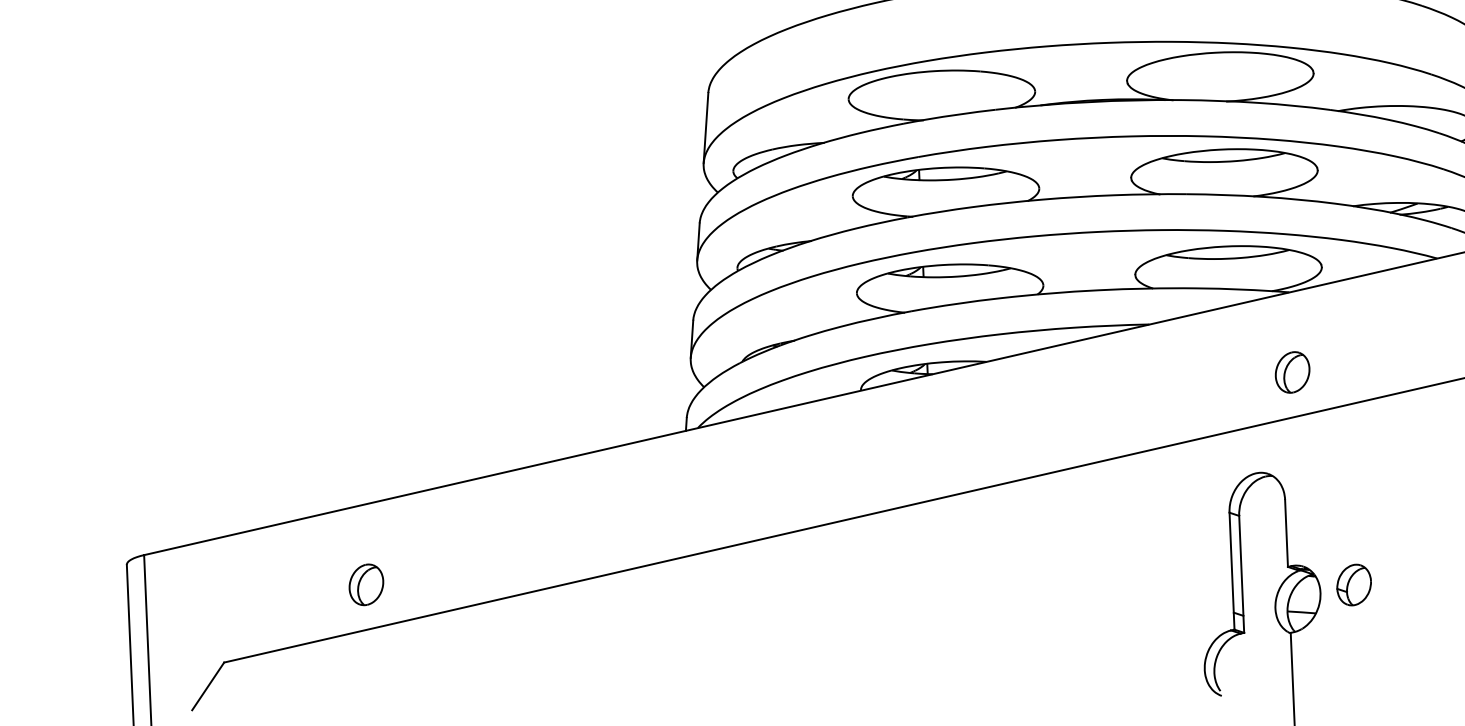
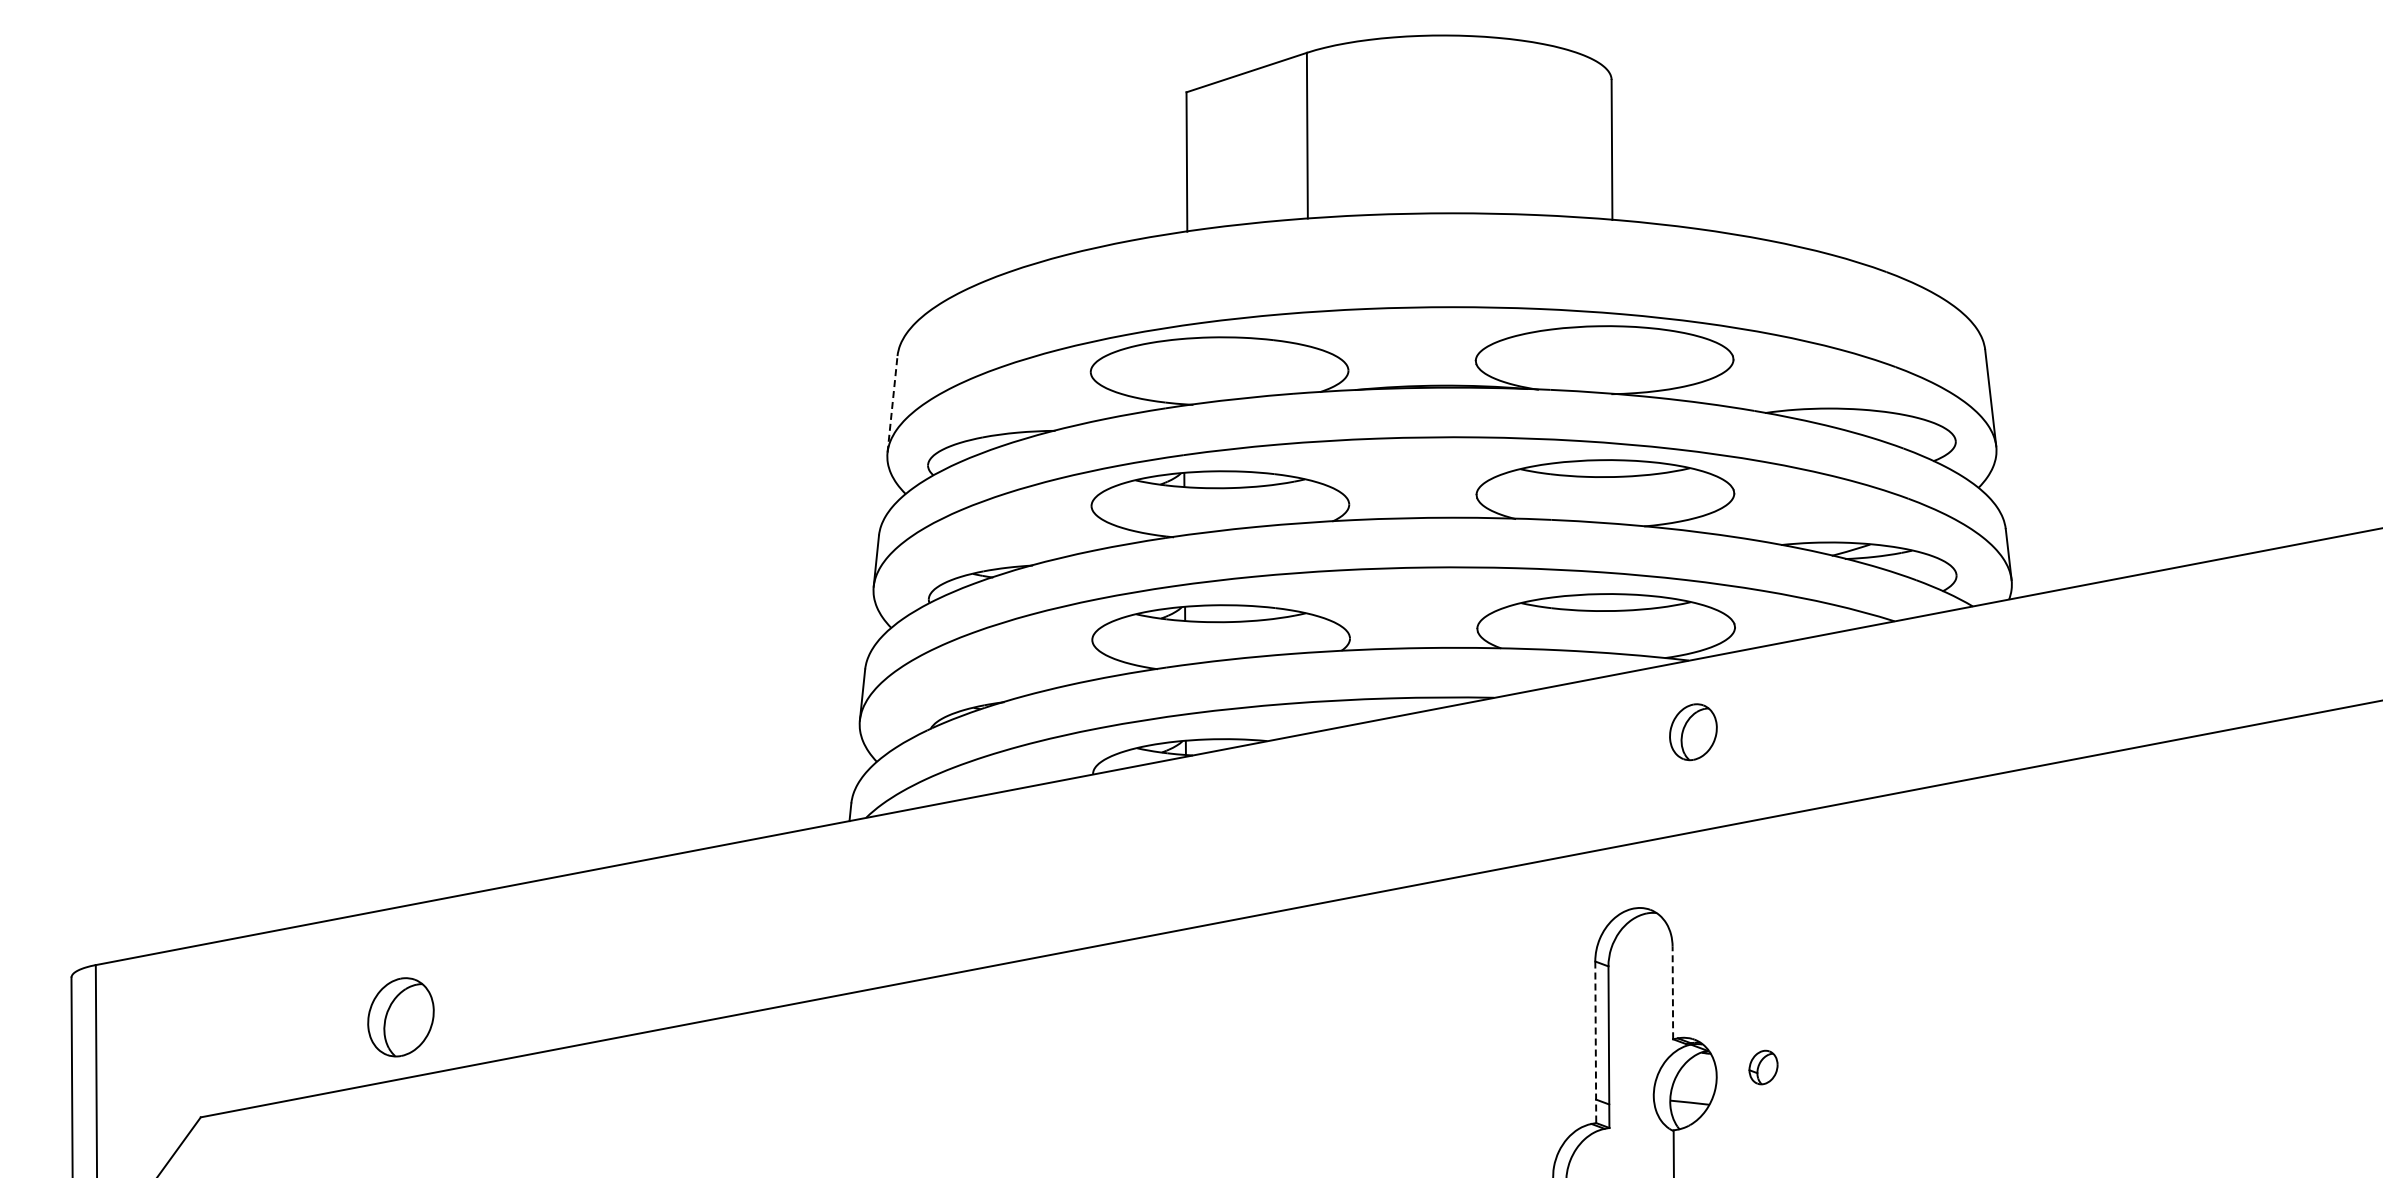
line: (705, 128) -> (892, 404), solid -> dashed
part: (1292, 372) -> (1693, 732), moved
line: (1286, 533) -> (1672, 992), solid -> dashed
line: (1231, 571) -> (1595, 1042), solid -> dashed
part: (366, 584) -> (400, 1017), size x1.4
part: (1354, 584) -> (1763, 1067), size x0.6

